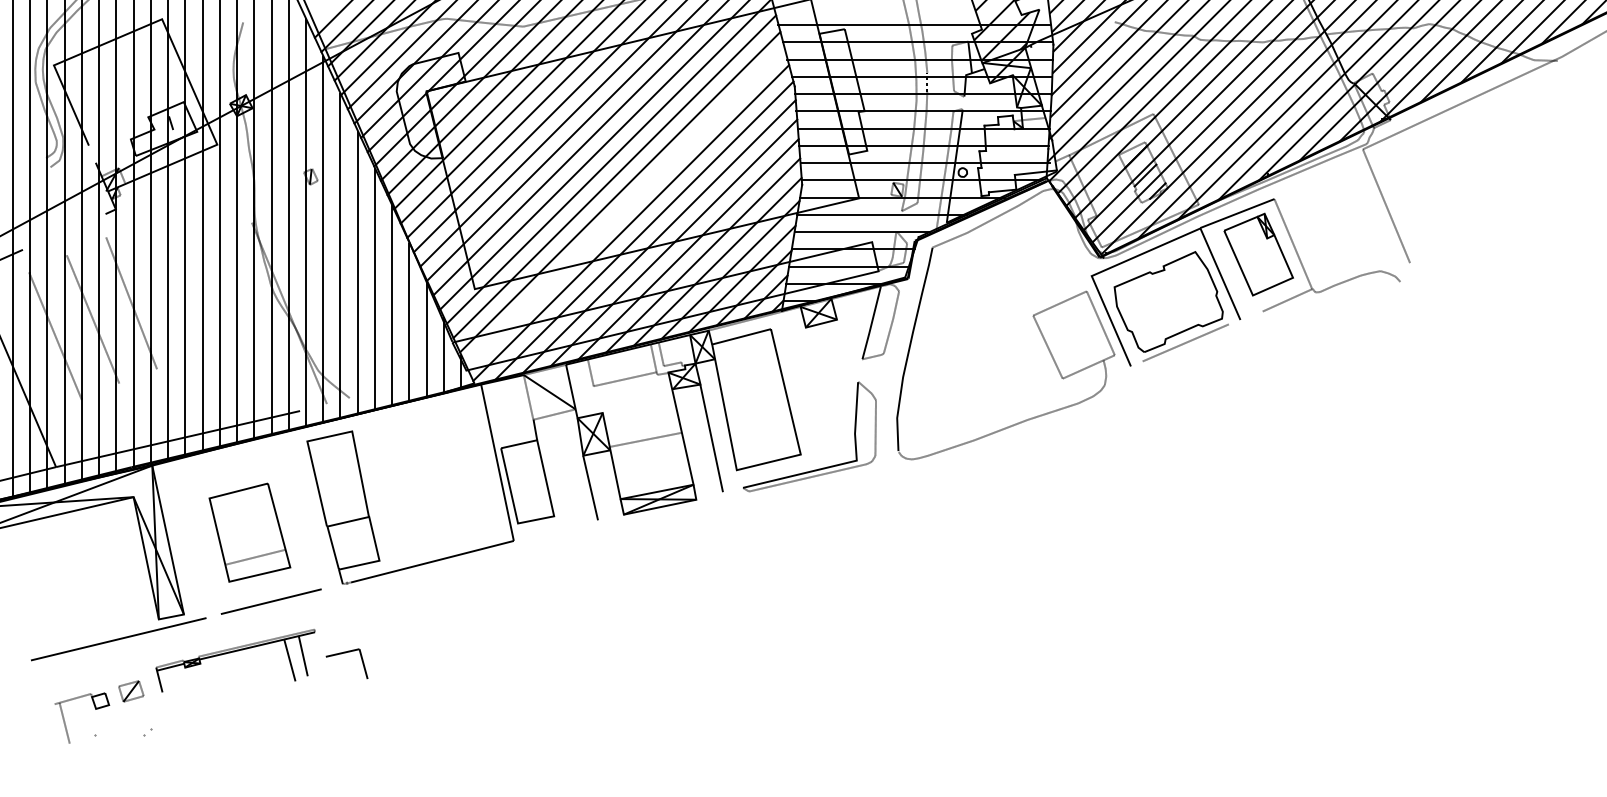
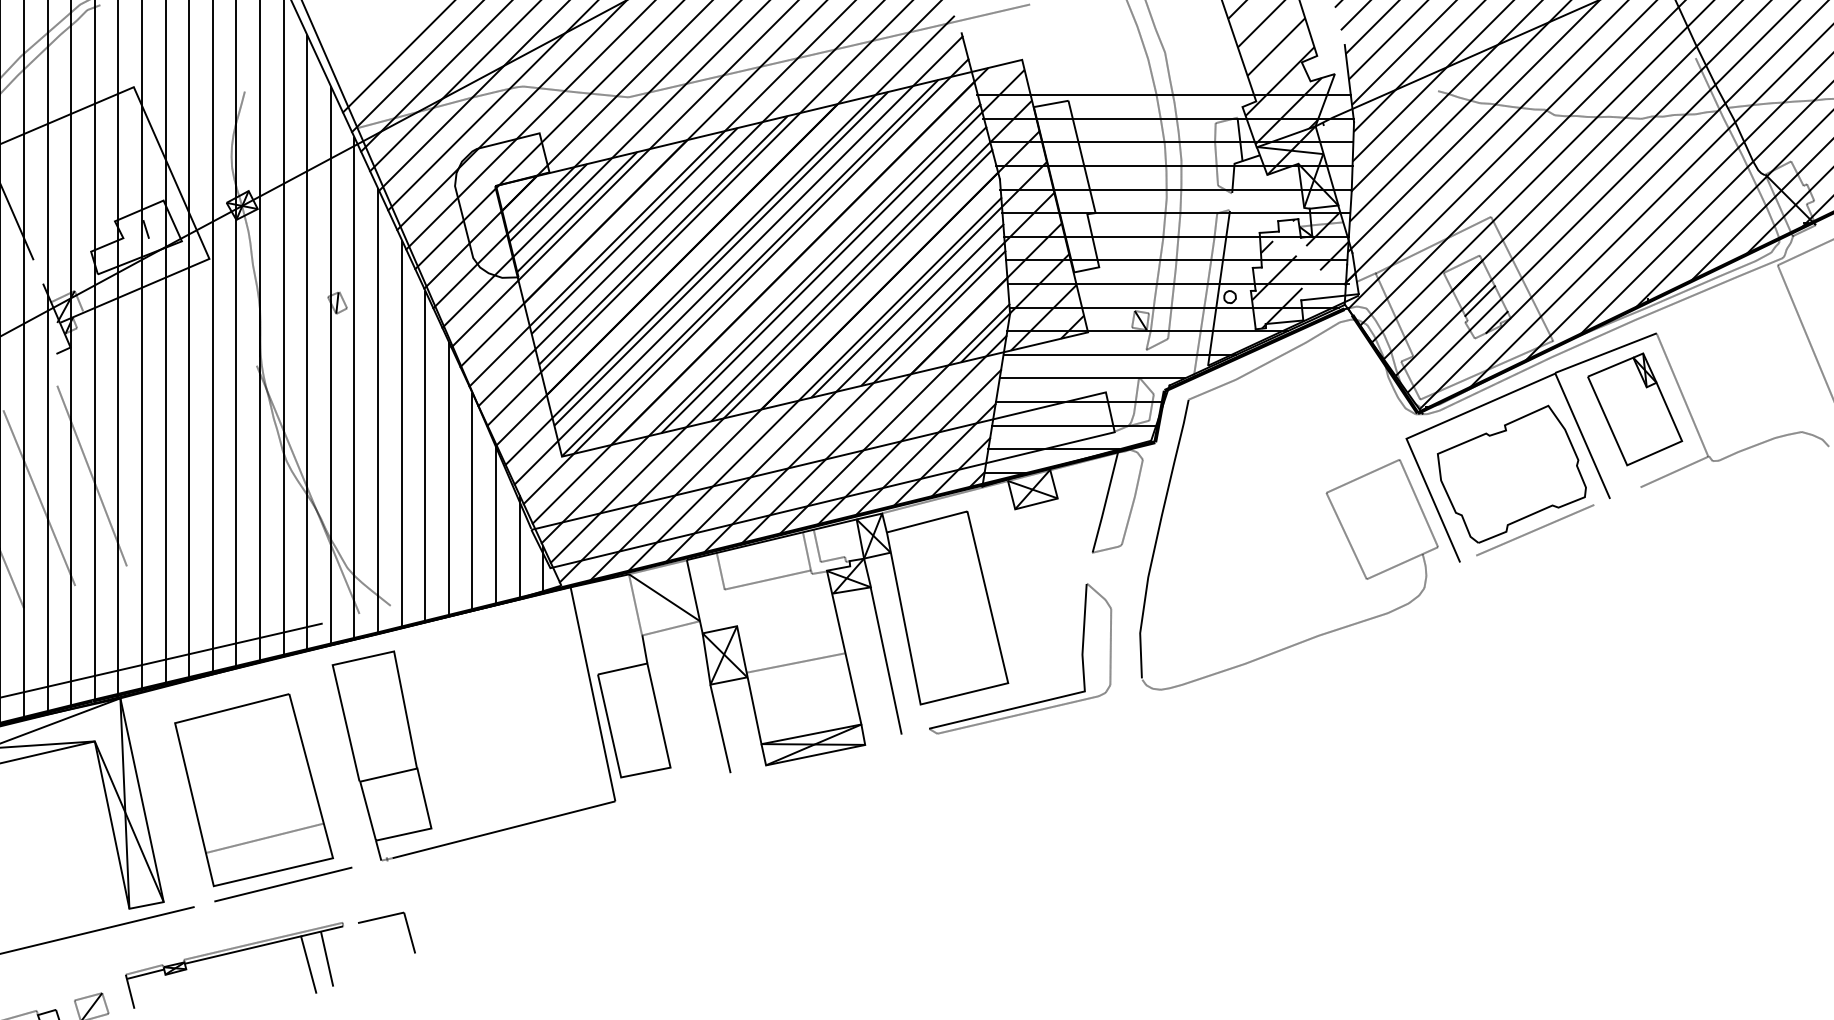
hatch: (643, 146) -> (792, 261), added
hatch: (1016, 152) -> (1303, 269), added
line: (625, 207) -> (768, 344), added
part: (249, 532) -> (253, 789), size x1.43
part: (346, 653) -> (386, 918), moved

